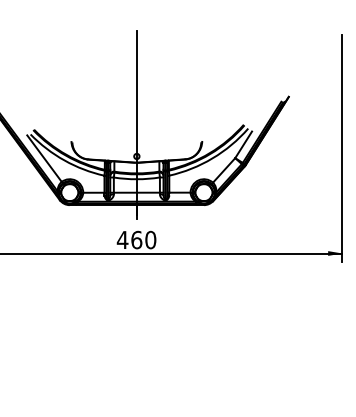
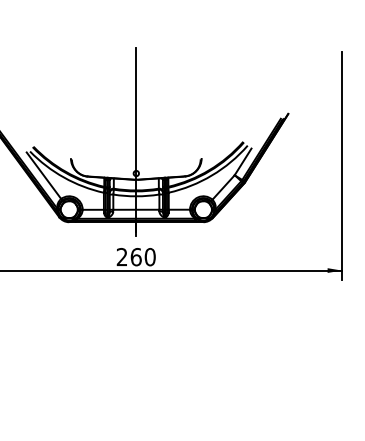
text: (122, 240) -> (121, 257), 460 -> 260

